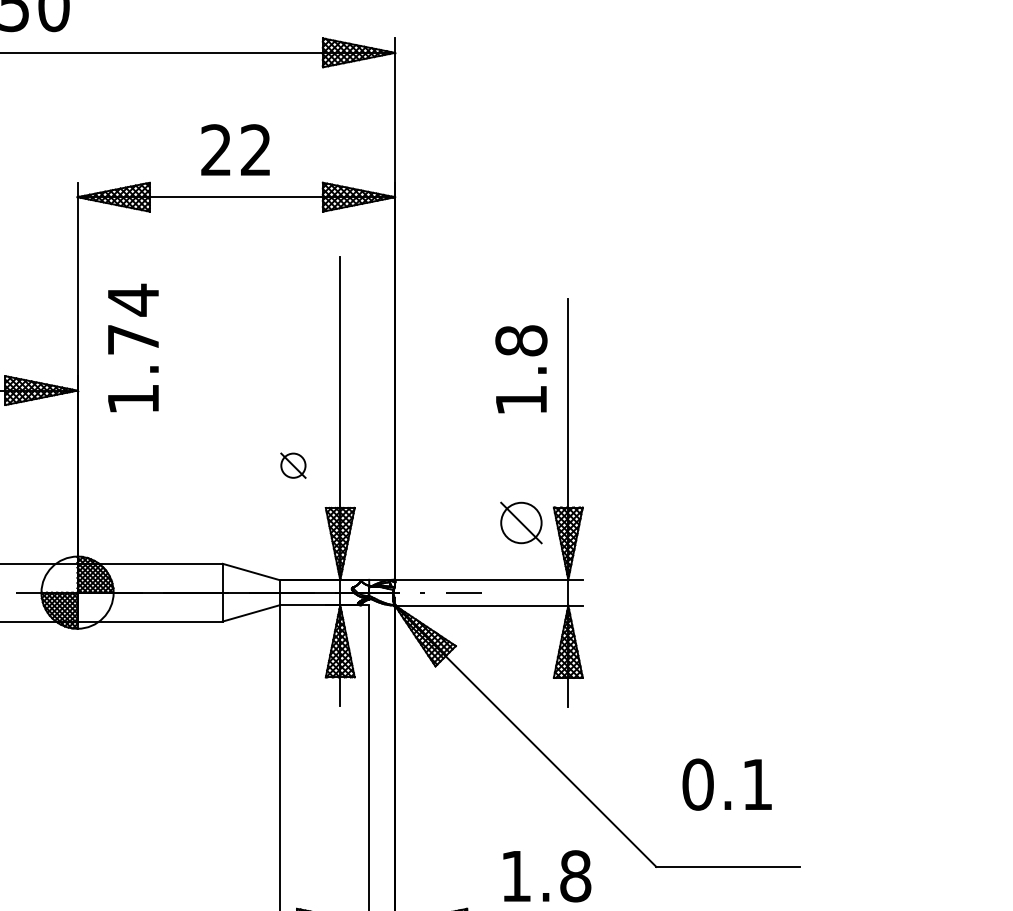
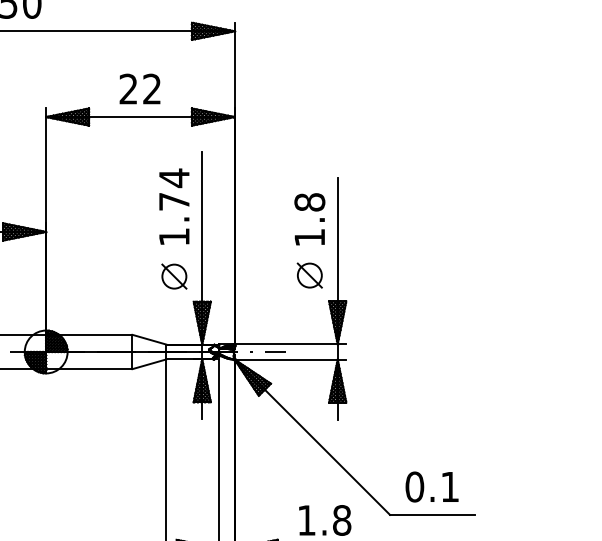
text: (133, 347) -> (174, 206), moved
part: (293, 465) -> (174, 276), size x1.67
part: (520, 522) -> (309, 275), moved
text: (726, 783) -> (431, 486), moved

